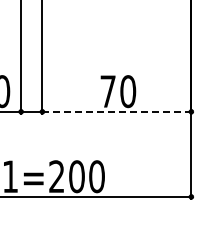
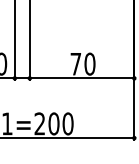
line: (117, 111) -> (82, 78), dashed -> solid

